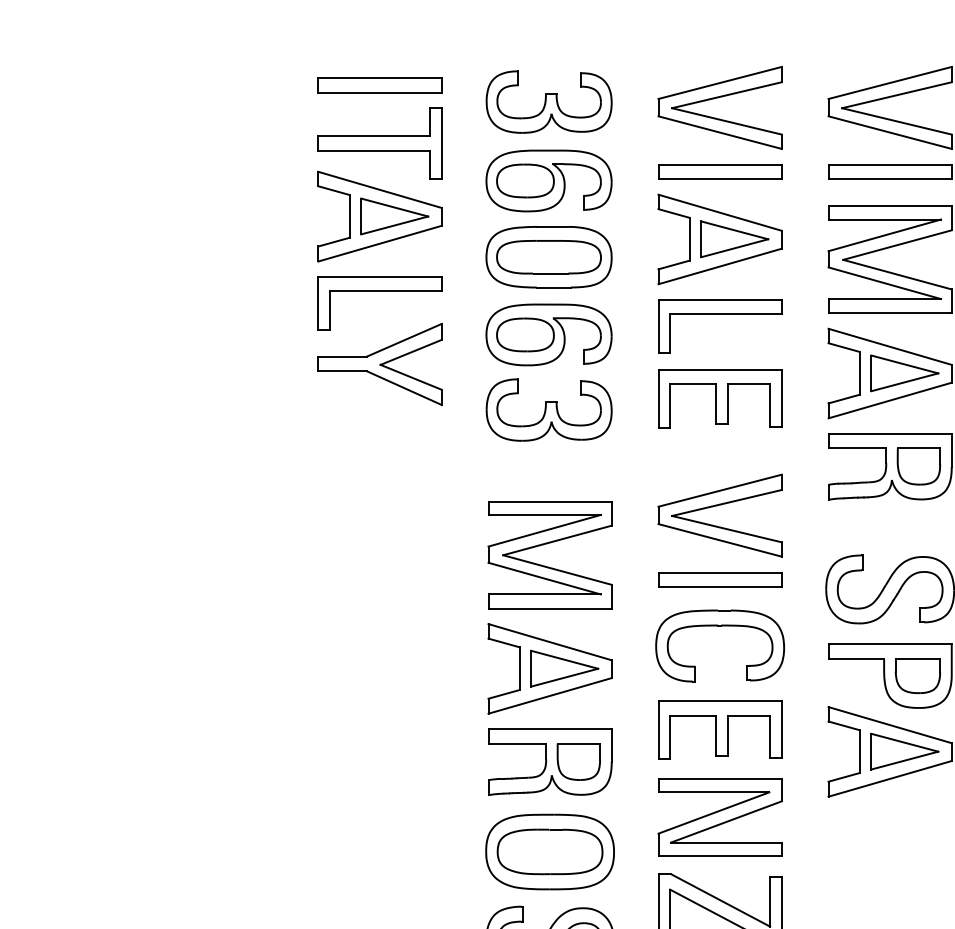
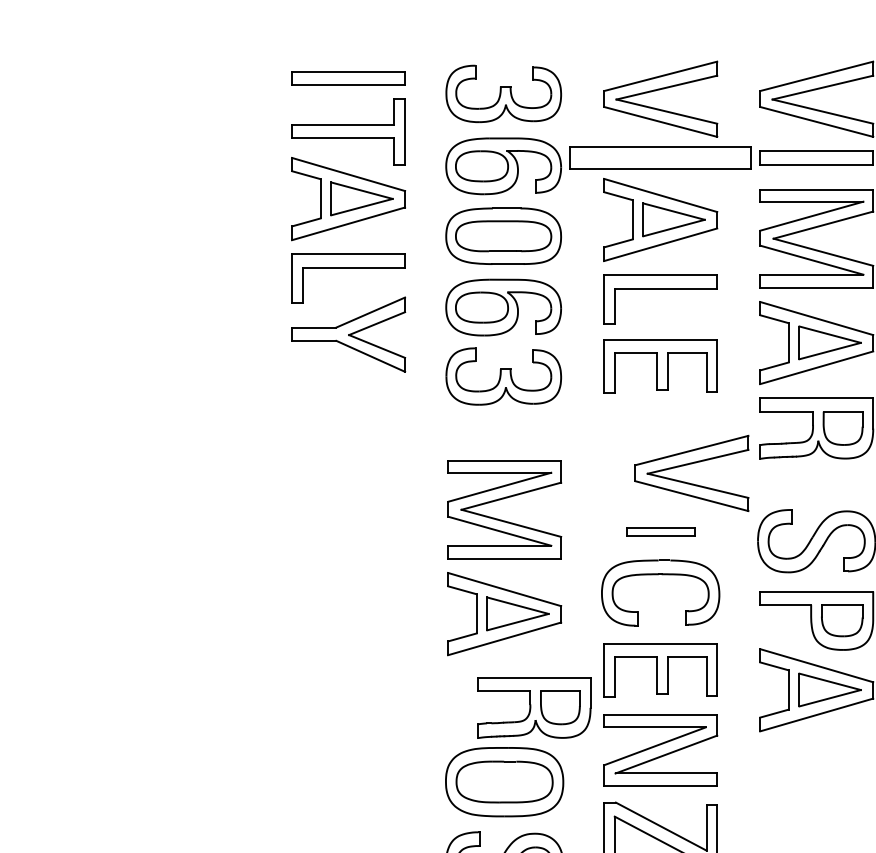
part: (720, 171) -> (661, 157), size x1.6
part: (717, 506) -> (689, 465), moved
part: (720, 579) -> (661, 532), size x0.6
part: (550, 761) -> (534, 707), moved

